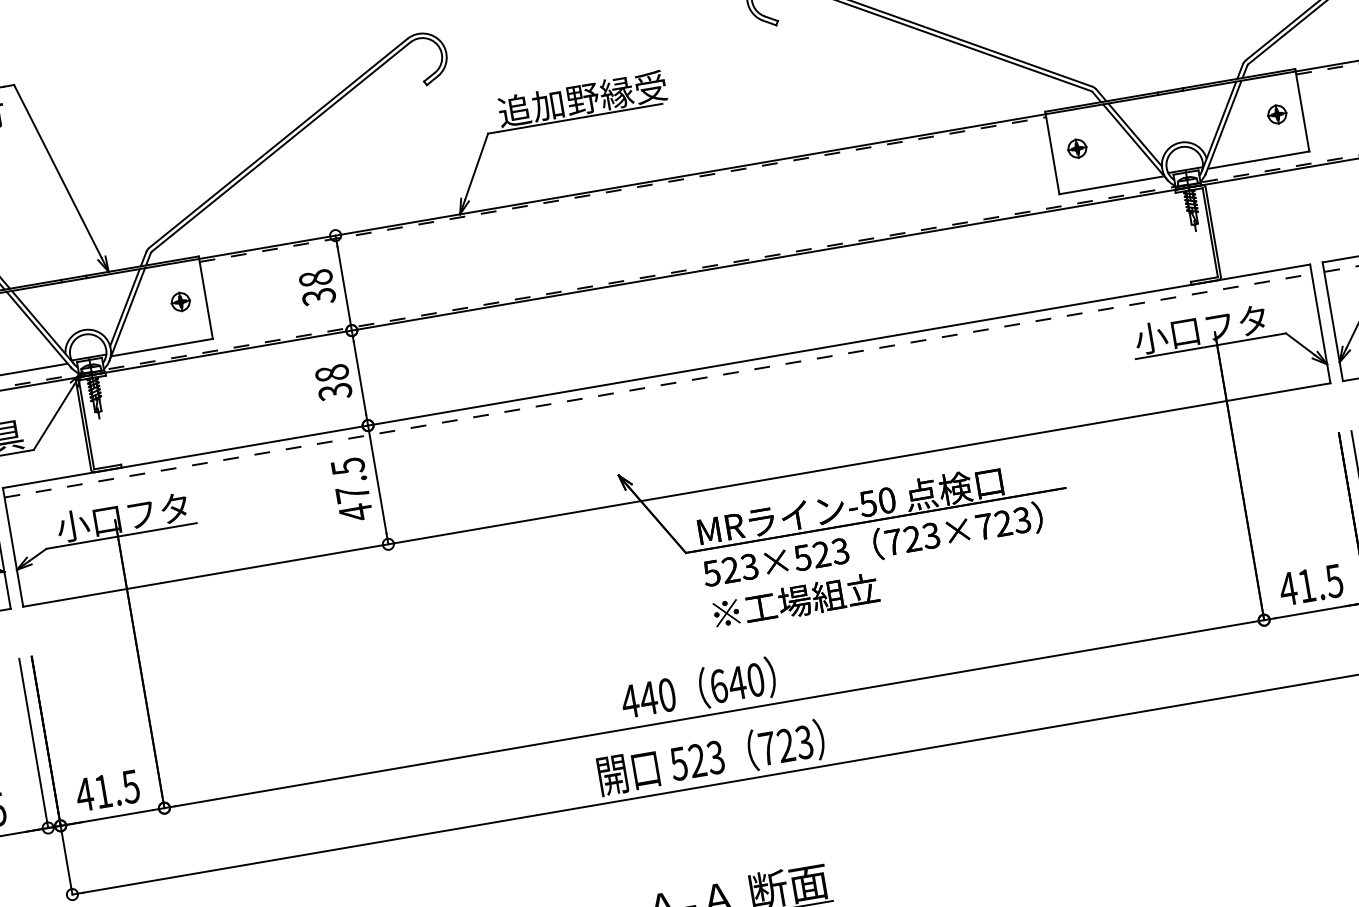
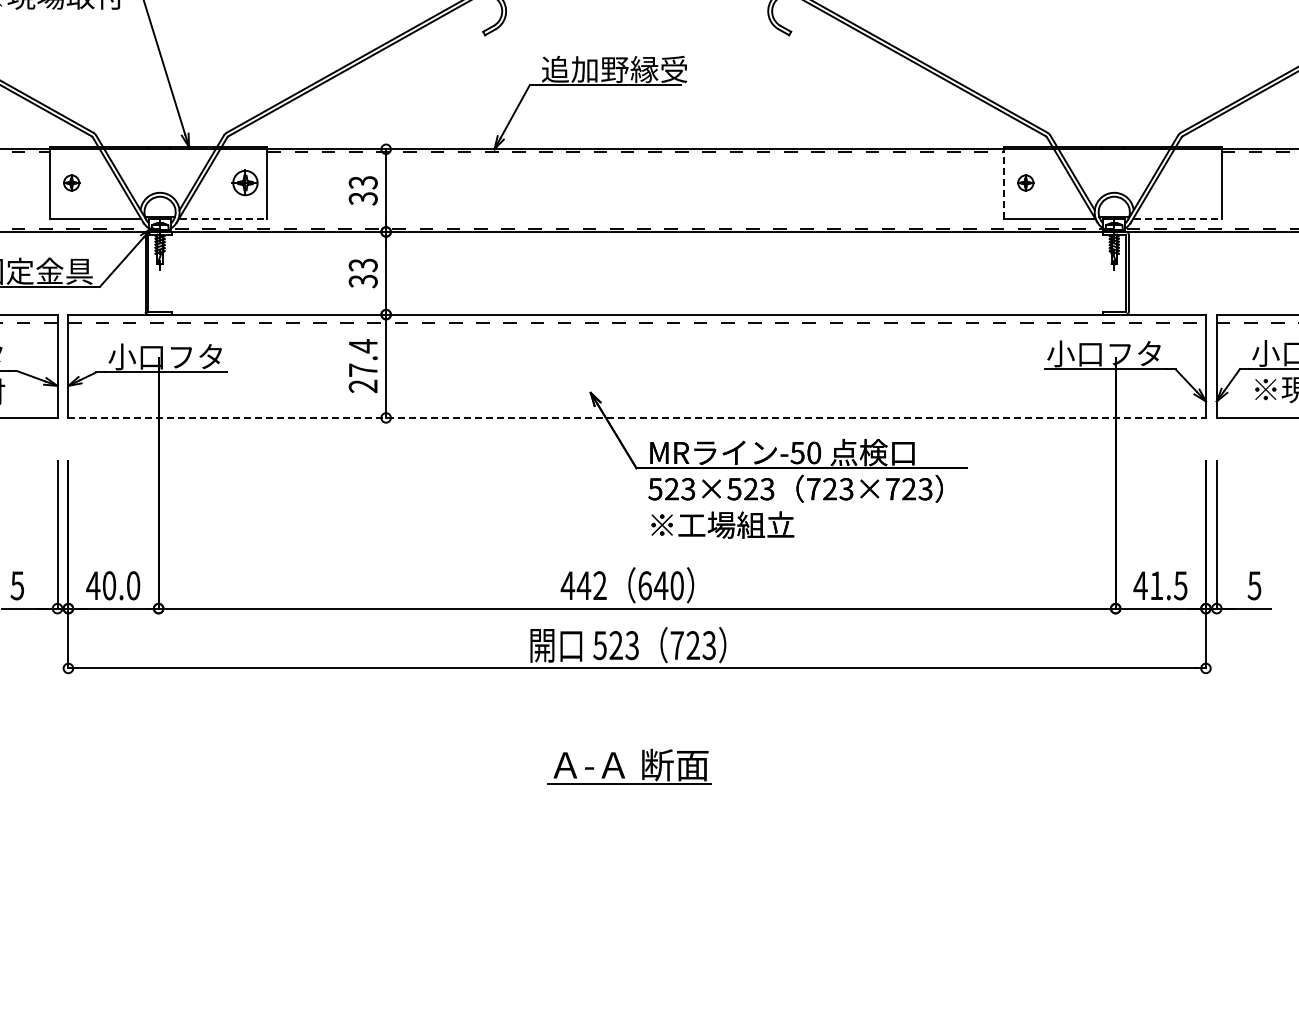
part: (1276, 114) -> (1199, 182), removed
line: (1052, 153) -> (1004, 183), solid -> dashed
line: (1259, 159) -> (1178, 218), solid -> dashed
text: (314, 278) -> (362, 182), 38 -> 33
part: (180, 301) -> (245, 182), size x1.6
line: (162, 347) -> (223, 218), solid -> dashed
text: (331, 373) -> (362, 265), 38 -> 33
text: (351, 489) -> (362, 366), 47.5 -> 27.4
line: (677, 494) -> (637, 417), solid -> dashed
text: (666, 694) -> (599, 585), 440 -> 442
text: (117, 788) -> (121, 585), 41.5 -> 40.0

